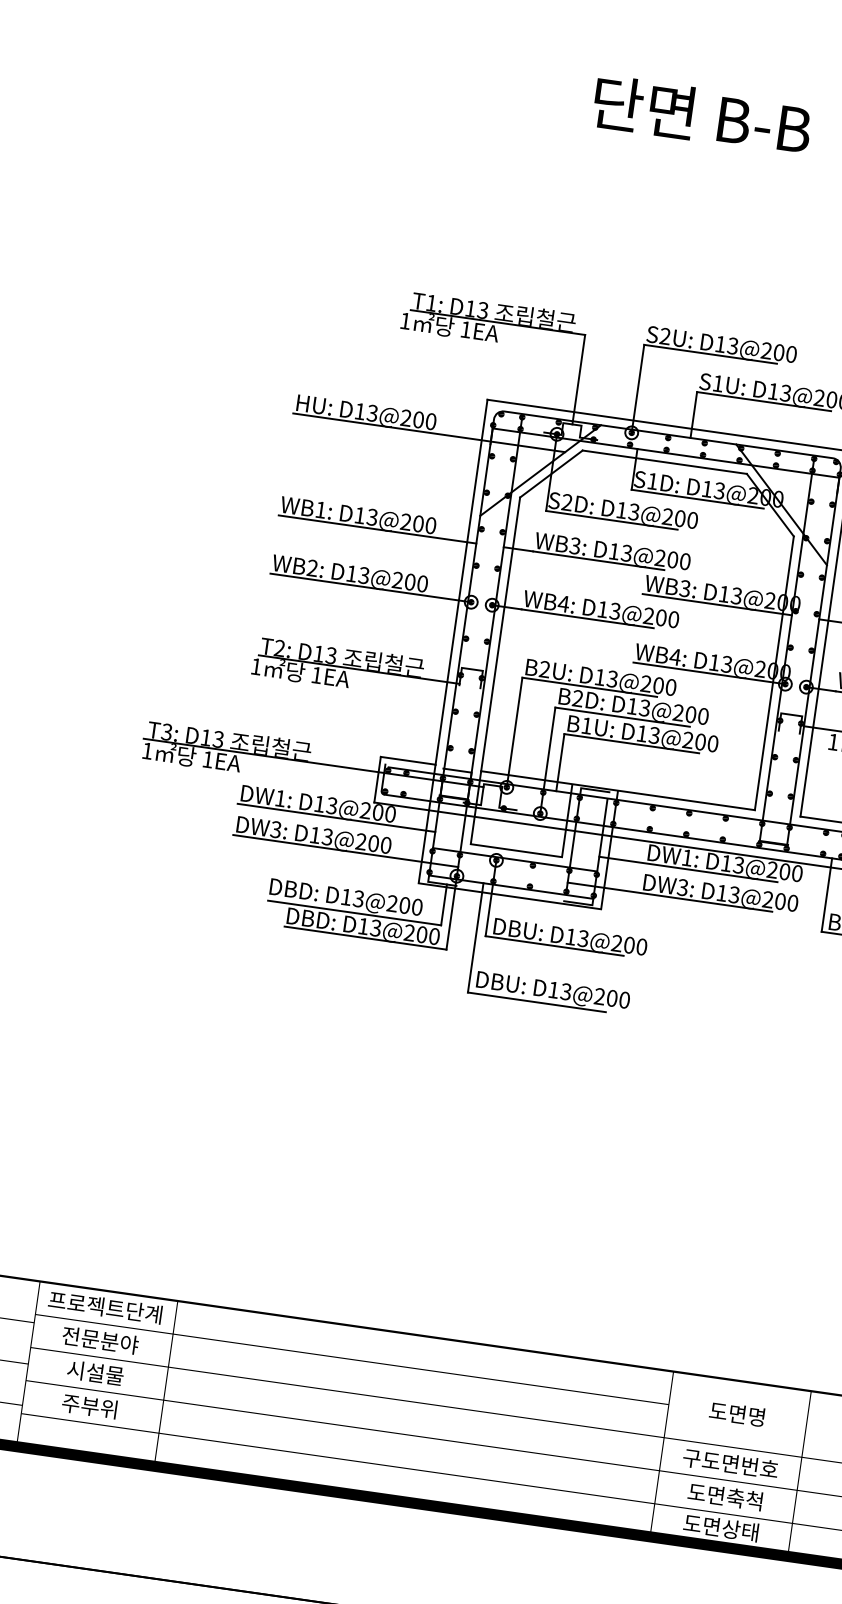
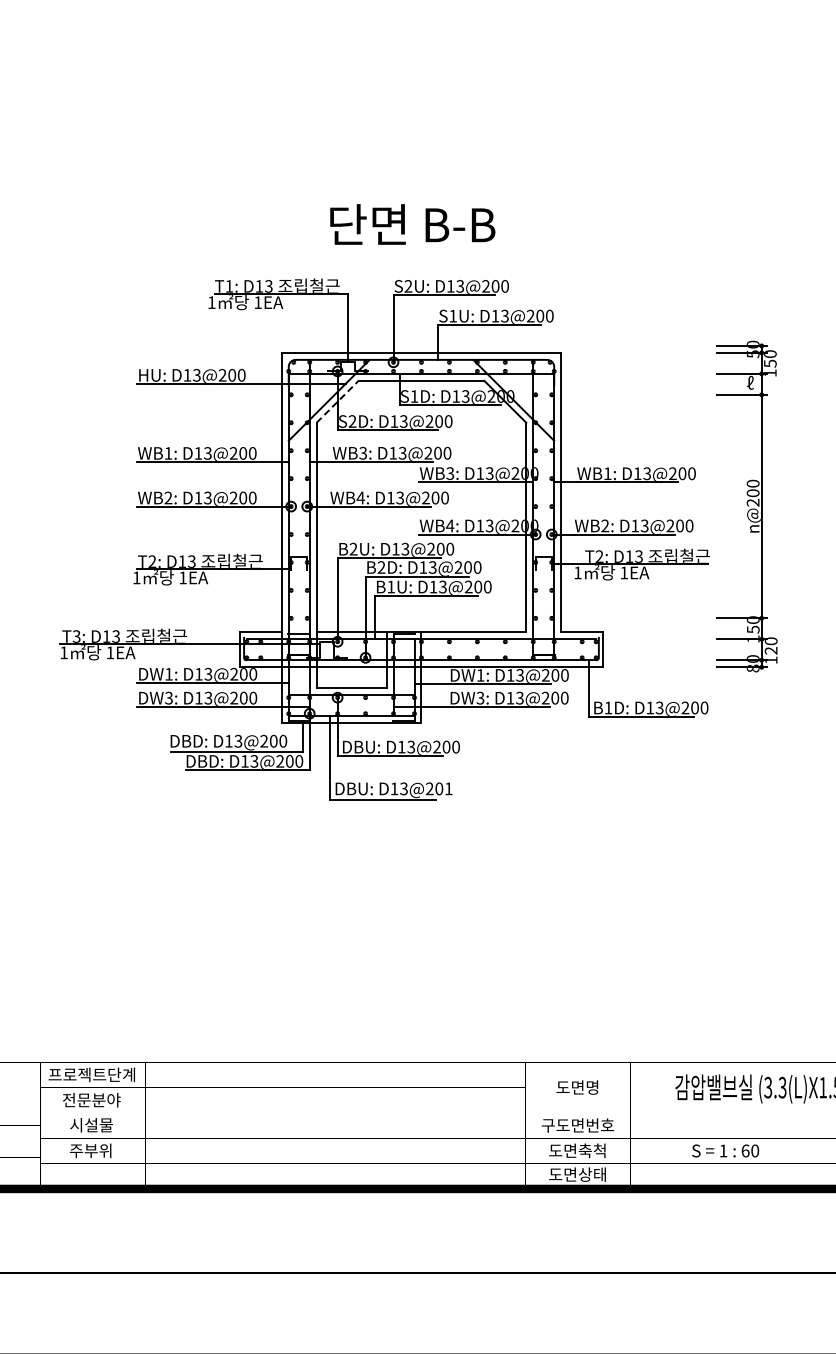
text: (702, 115) -> (412, 224), moved
line: (551, 473) -> (337, 401), solid -> dashed
text: (624, 999) -> (448, 788), D13@200 -> D13@201

